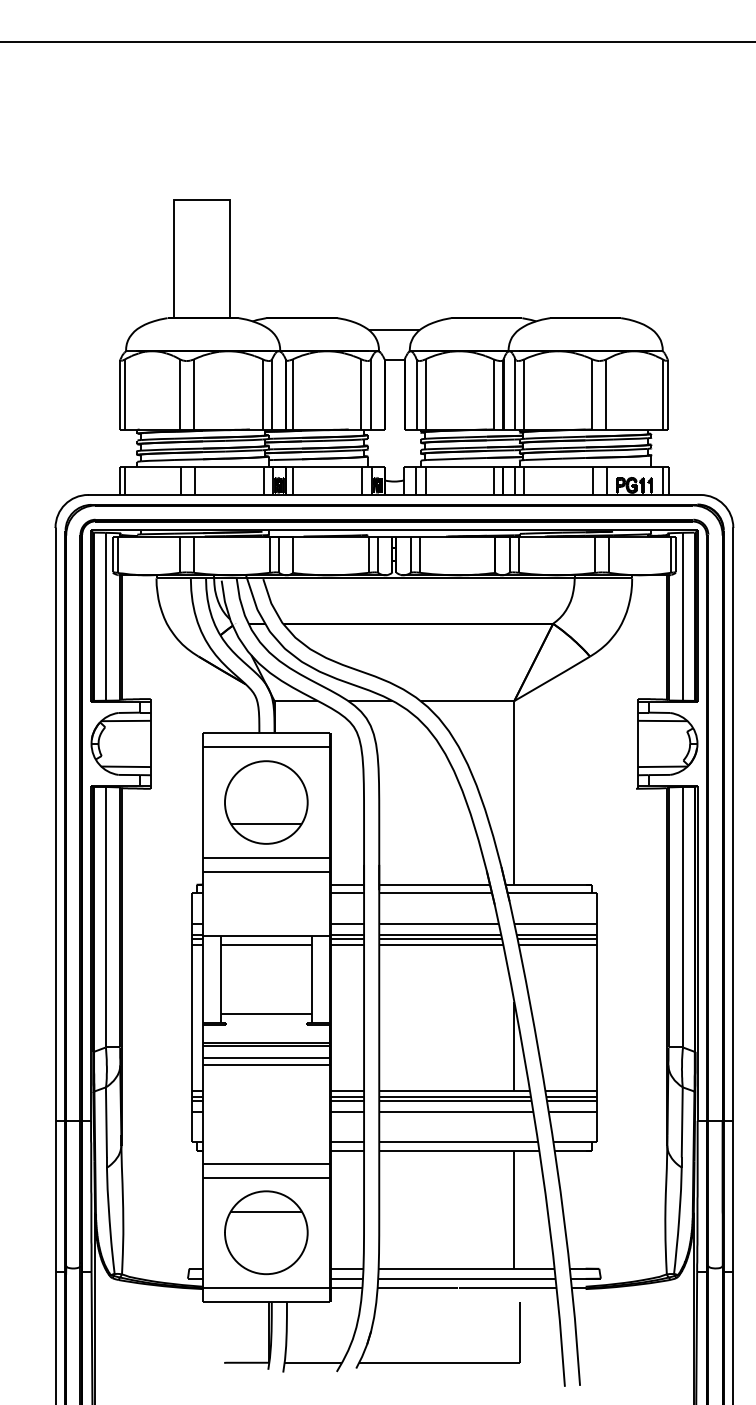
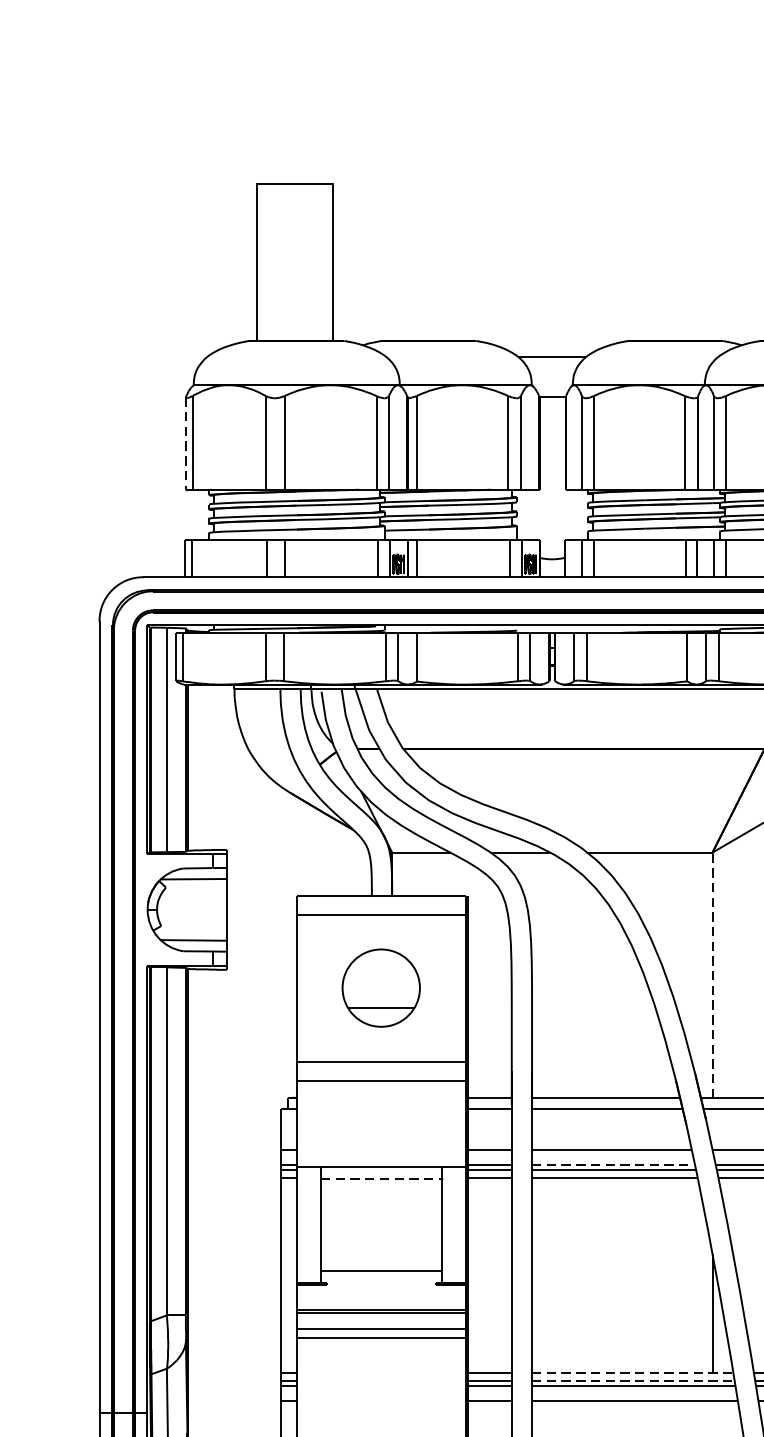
line: (120, 395) -> (186, 444), solid -> dashed
line: (514, 791) -> (712, 973), solid -> dashed
part: (266, 802) -> (381, 988), size x0.7
line: (440, 934) -> (613, 1164), solid -> dashed
line: (266, 945) -> (381, 1179), solid -> dashed
line: (455, 1090) -> (633, 1372), solid -> dashed
line: (455, 1096) -> (633, 1380), solid -> dashed

